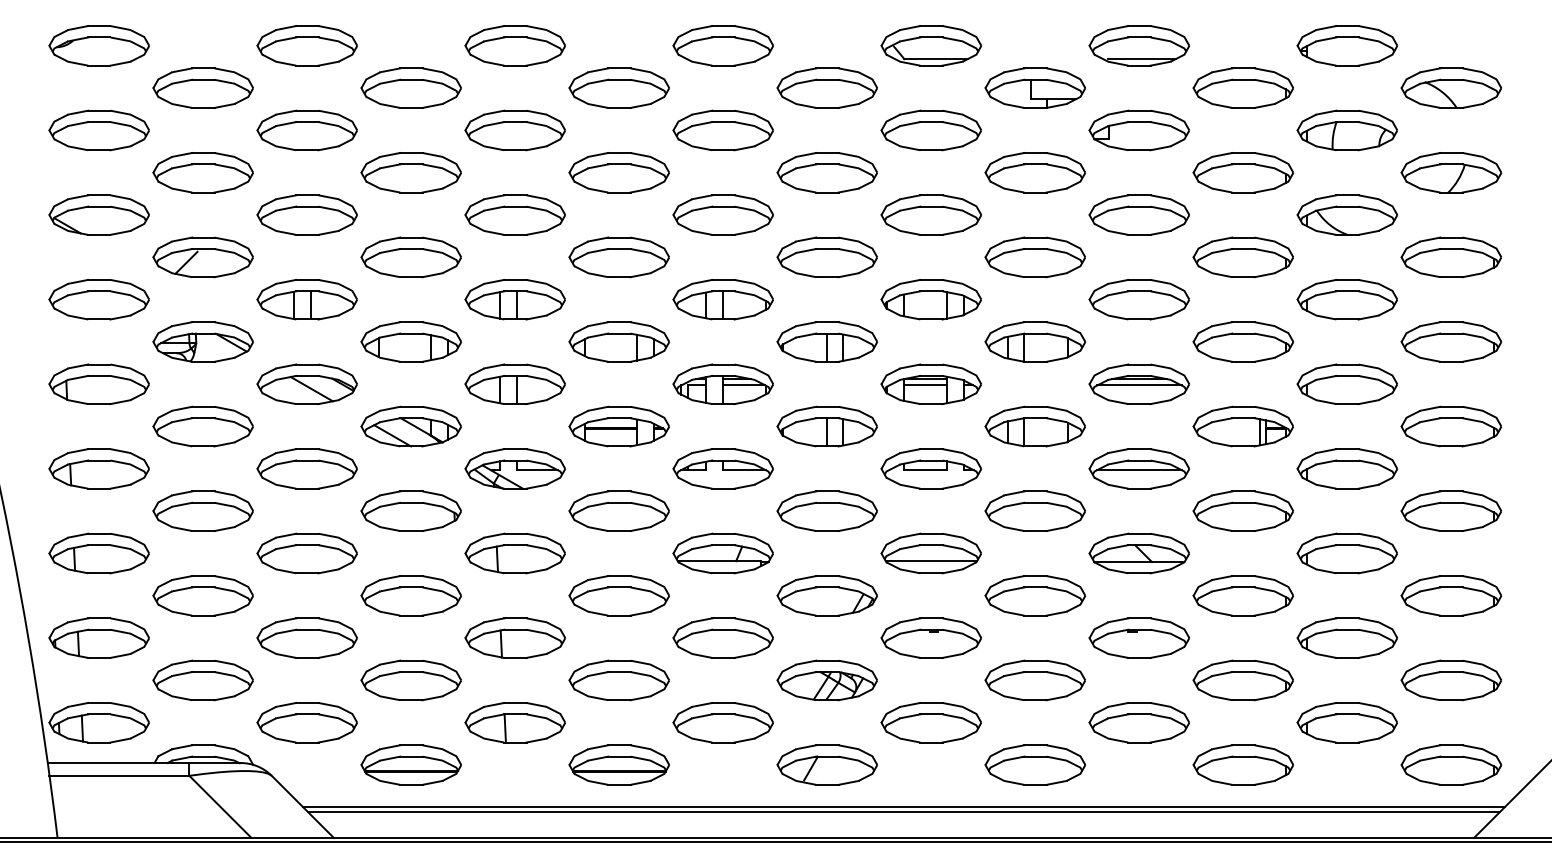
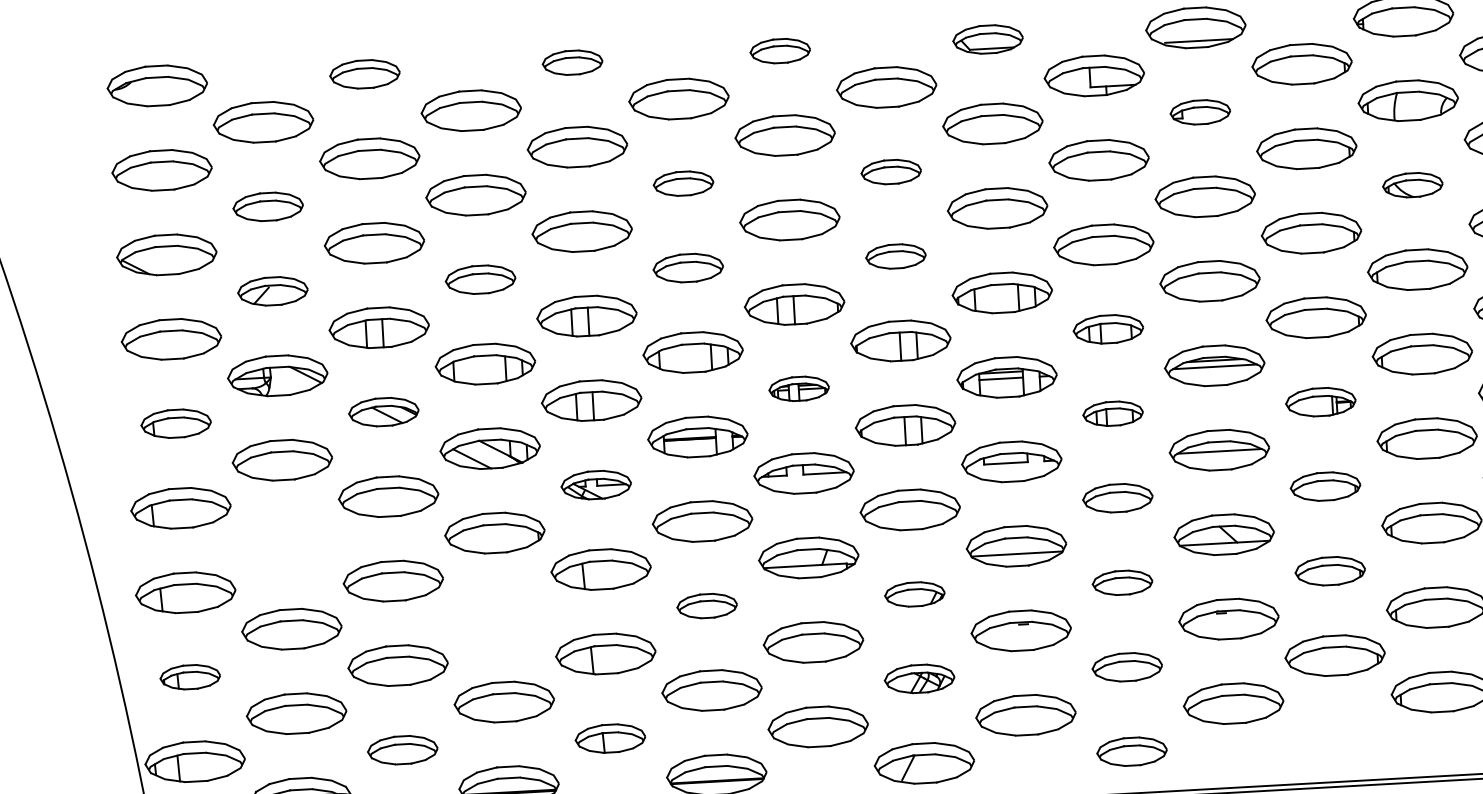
part: (306, 45) -> (364, 73), size x0.7
part: (514, 45) -> (572, 62), size x0.6
part: (722, 45) -> (779, 50), size x0.6
part: (930, 45) -> (987, 39), size x0.7
part: (1138, 130) -> (1199, 112), size x0.6
part: (202, 172) -> (267, 206), size x0.7
part: (618, 172) -> (682, 183), size x0.6
part: (826, 172) -> (890, 171), size x0.6
part: (1346, 214) -> (1412, 184), size x0.6
part: (202, 257) -> (272, 291), size x0.7
part: (410, 257) -> (480, 279), size x0.7
part: (618, 257) -> (687, 268), size x0.7
part: (826, 257) -> (895, 256), size x0.6
part: (1034, 341) -> (1107, 328), size x0.7
part: (98, 383) -> (175, 423), size x0.7
part: (306, 383) -> (383, 411), size x0.7
part: (722, 383) -> (798, 388), size x0.6
part: (1034, 426) -> (1112, 413), size x0.6
part: (1242, 426) -> (1320, 402), size x0.7
part: (514, 468) -> (595, 484), size x0.7
part: (202, 510) -> (286, 544), removed
part: (1034, 510) -> (1117, 497), size x0.7
part: (1242, 510) -> (1324, 486), size x0.7
part: (410, 595) -> (498, 617), removed
part: (618, 595) -> (706, 605), size x0.6
part: (826, 595) -> (914, 594), size x0.6
part: (1034, 595) -> (1121, 582), size x0.6
part: (1242, 595) -> (1329, 570), size x0.7
part: (98, 637) -> (189, 676), size x0.6
part: (826, 680) -> (918, 678), size x0.7
part: (1034, 680) -> (1126, 667), size x0.7
part: (306, 722) -> (402, 749), size x0.7
part: (514, 722) -> (609, 738), size x0.7
part: (1034, 764) -> (1131, 751), size x0.7
part: (1242, 764) -> (1339, 739), removed

